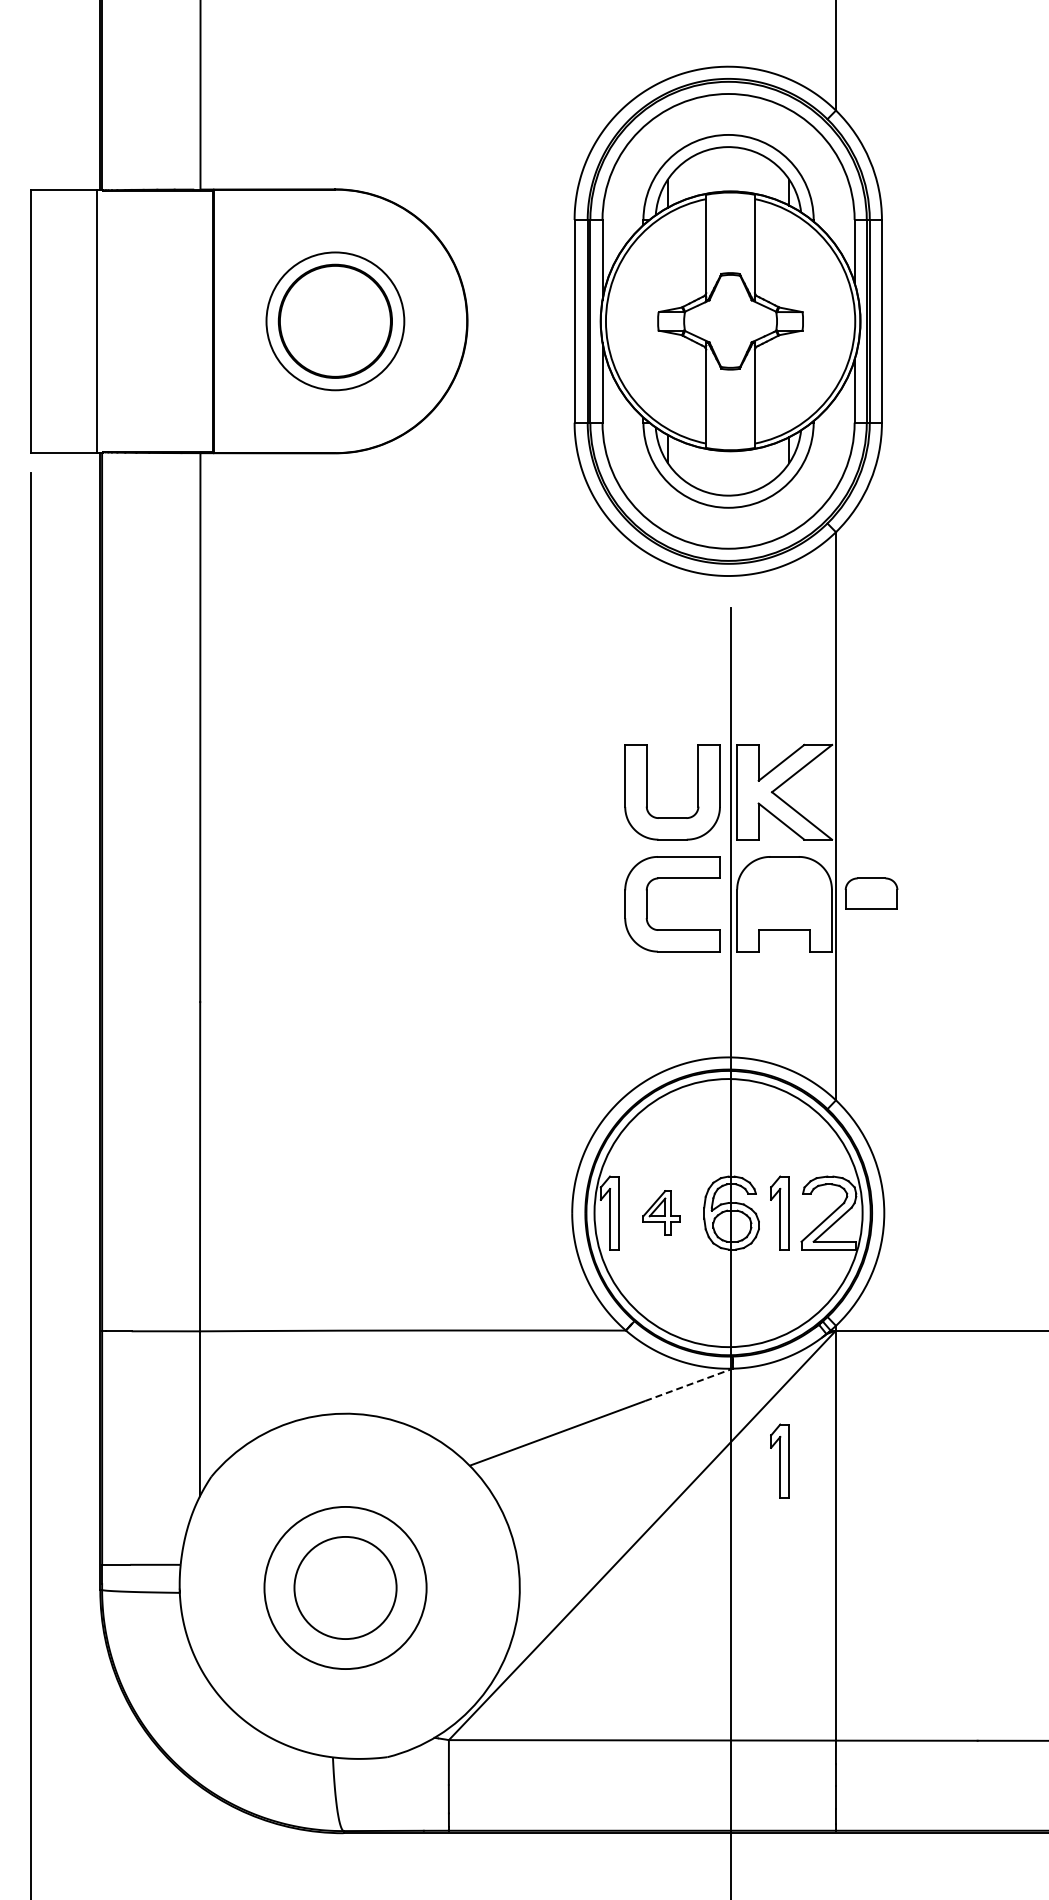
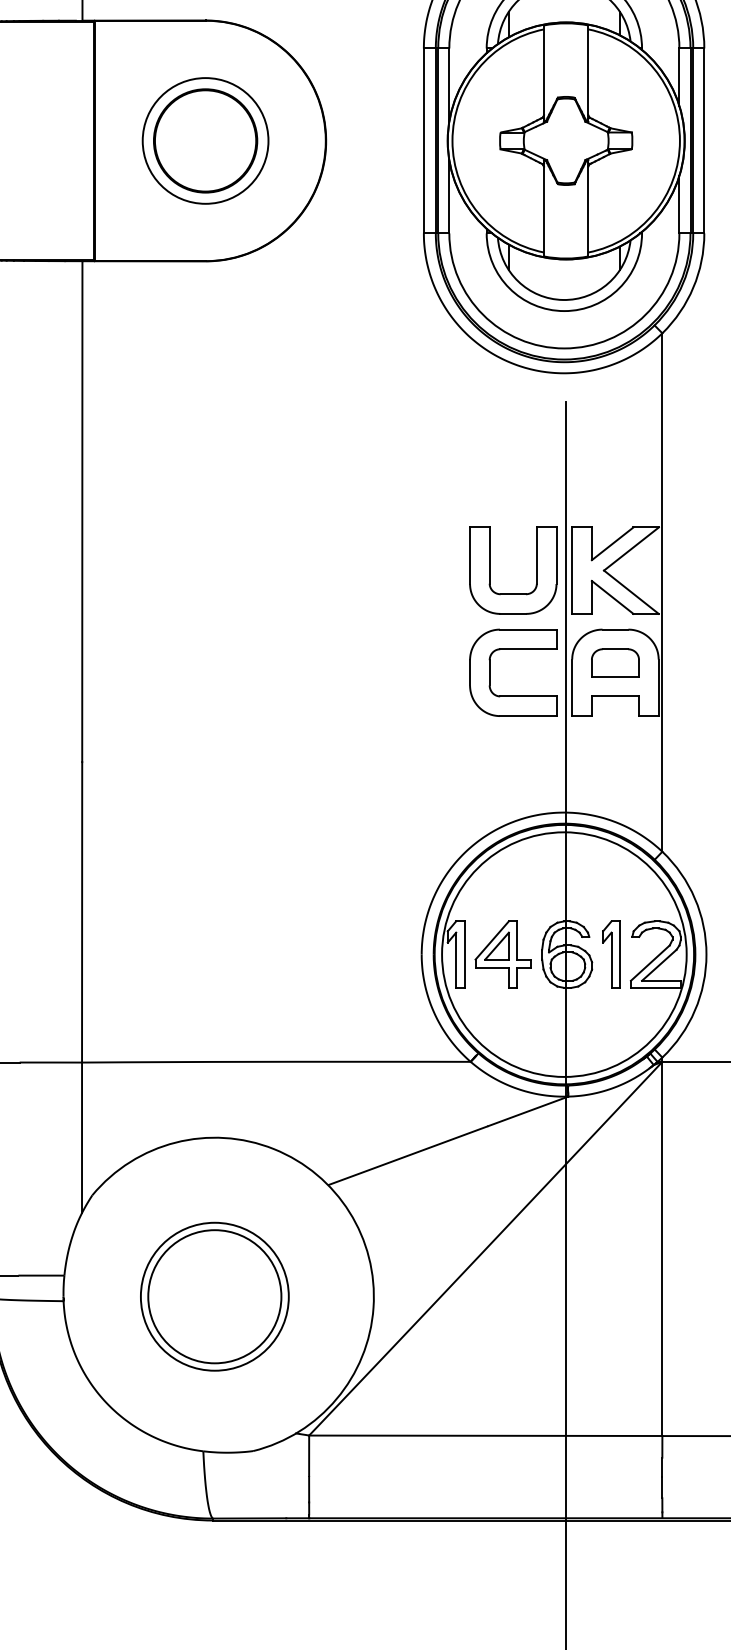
part: (871, 893) -> (615, 663), moved
part: (661, 1212) -> (503, 954), size x1.67
line: (689, 1384) -> (528, 1111), dashed -> solid
part: (779, 1460) -> (610, 1180), removed
circle: (345, 1587) -> (214, 1296), size x1.43

